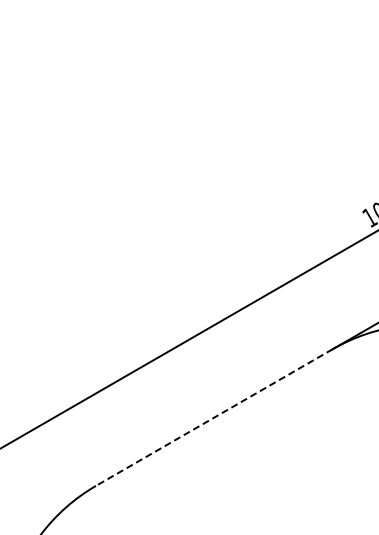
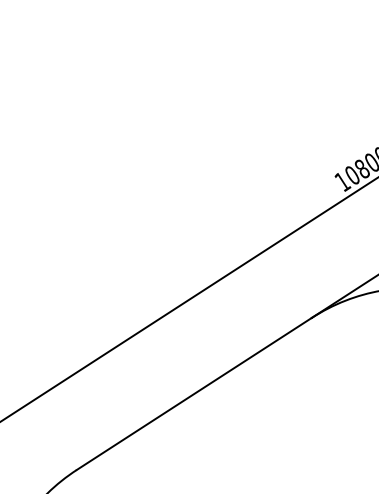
line: (214, 417) -> (194, 393), dashed -> solid

